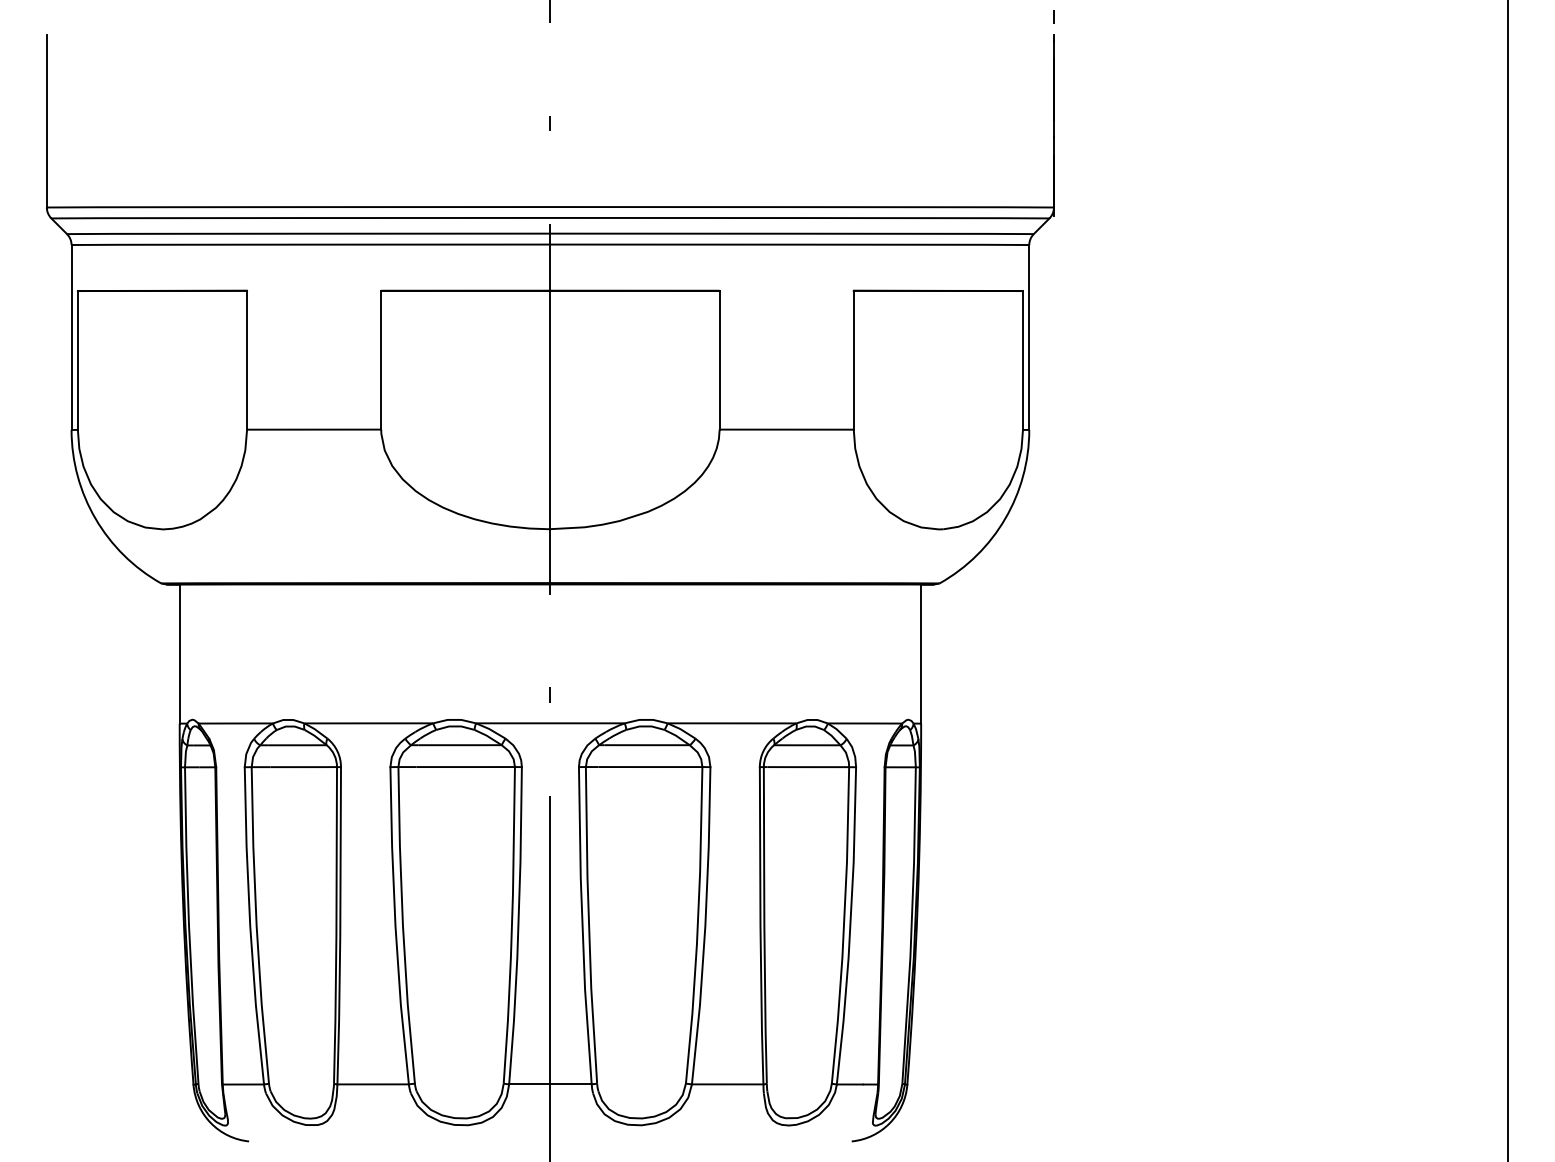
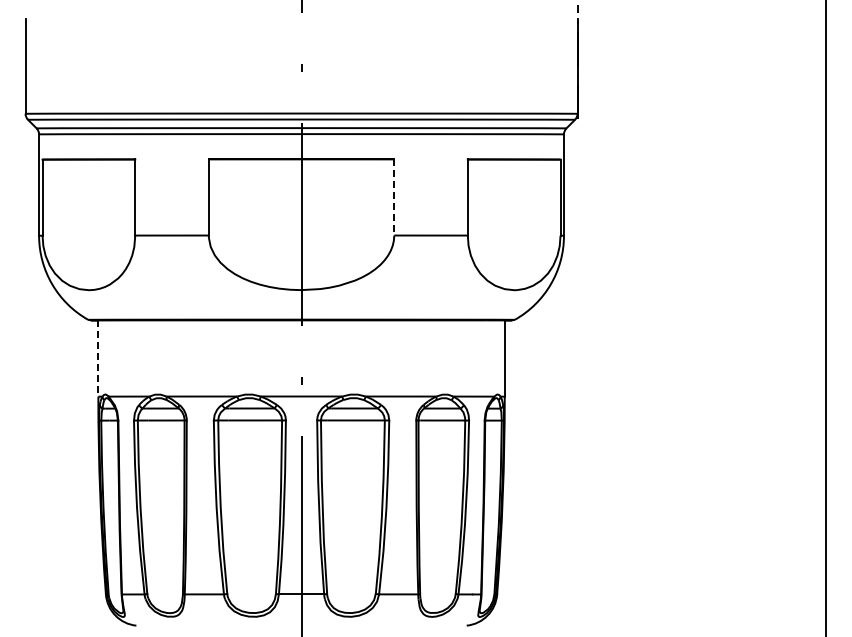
line: (720, 360) -> (394, 197), solid -> dashed
line: (179, 655) -> (98, 359), solid -> dashed

